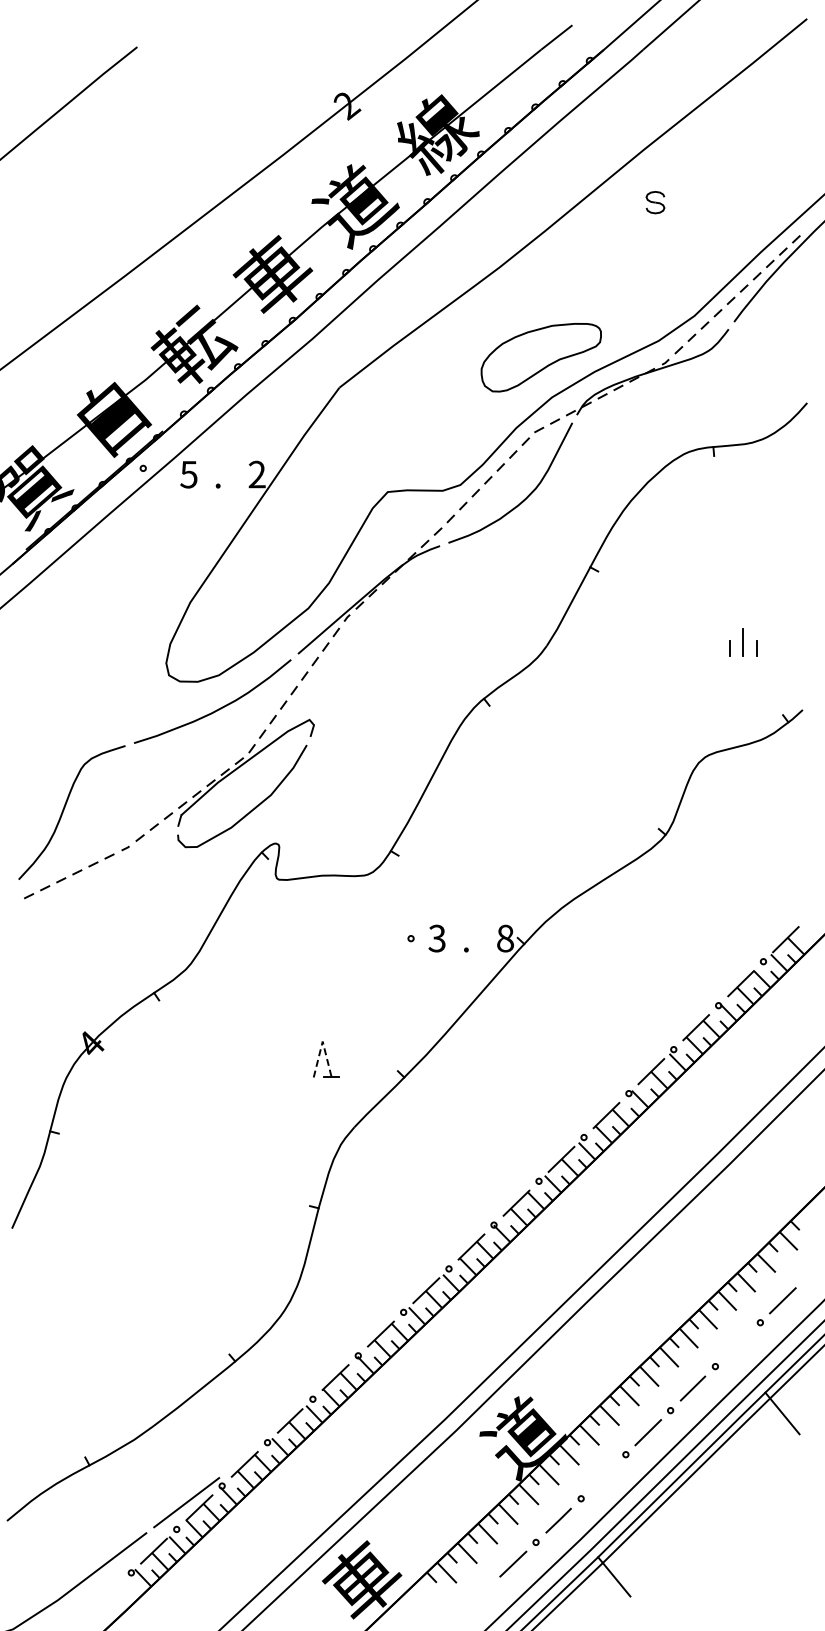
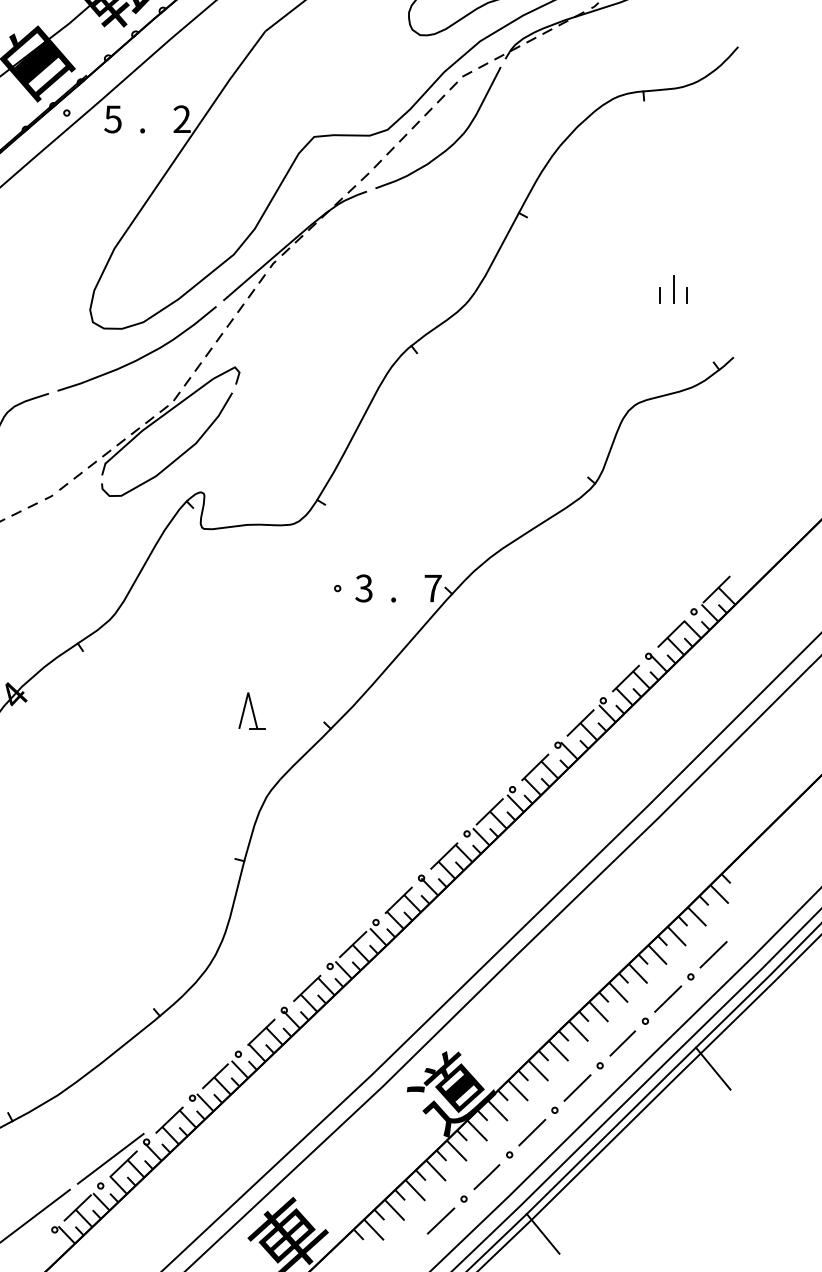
text: (505, 938) -> (433, 588), 8 -> 7
line: (322, 1041) -> (248, 692), dashed -> solid
line: (737, 1344) -> (667, 998), added
line: (603, 1476) -> (532, 1132), added

